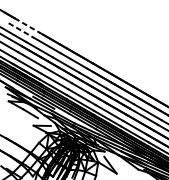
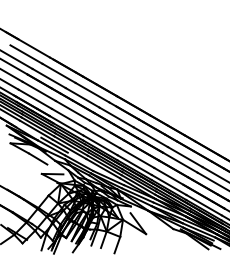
line: (27, 25) -> (34, 48), dashed -> solid
line: (21, 30) -> (26, 54), dashed -> solid

